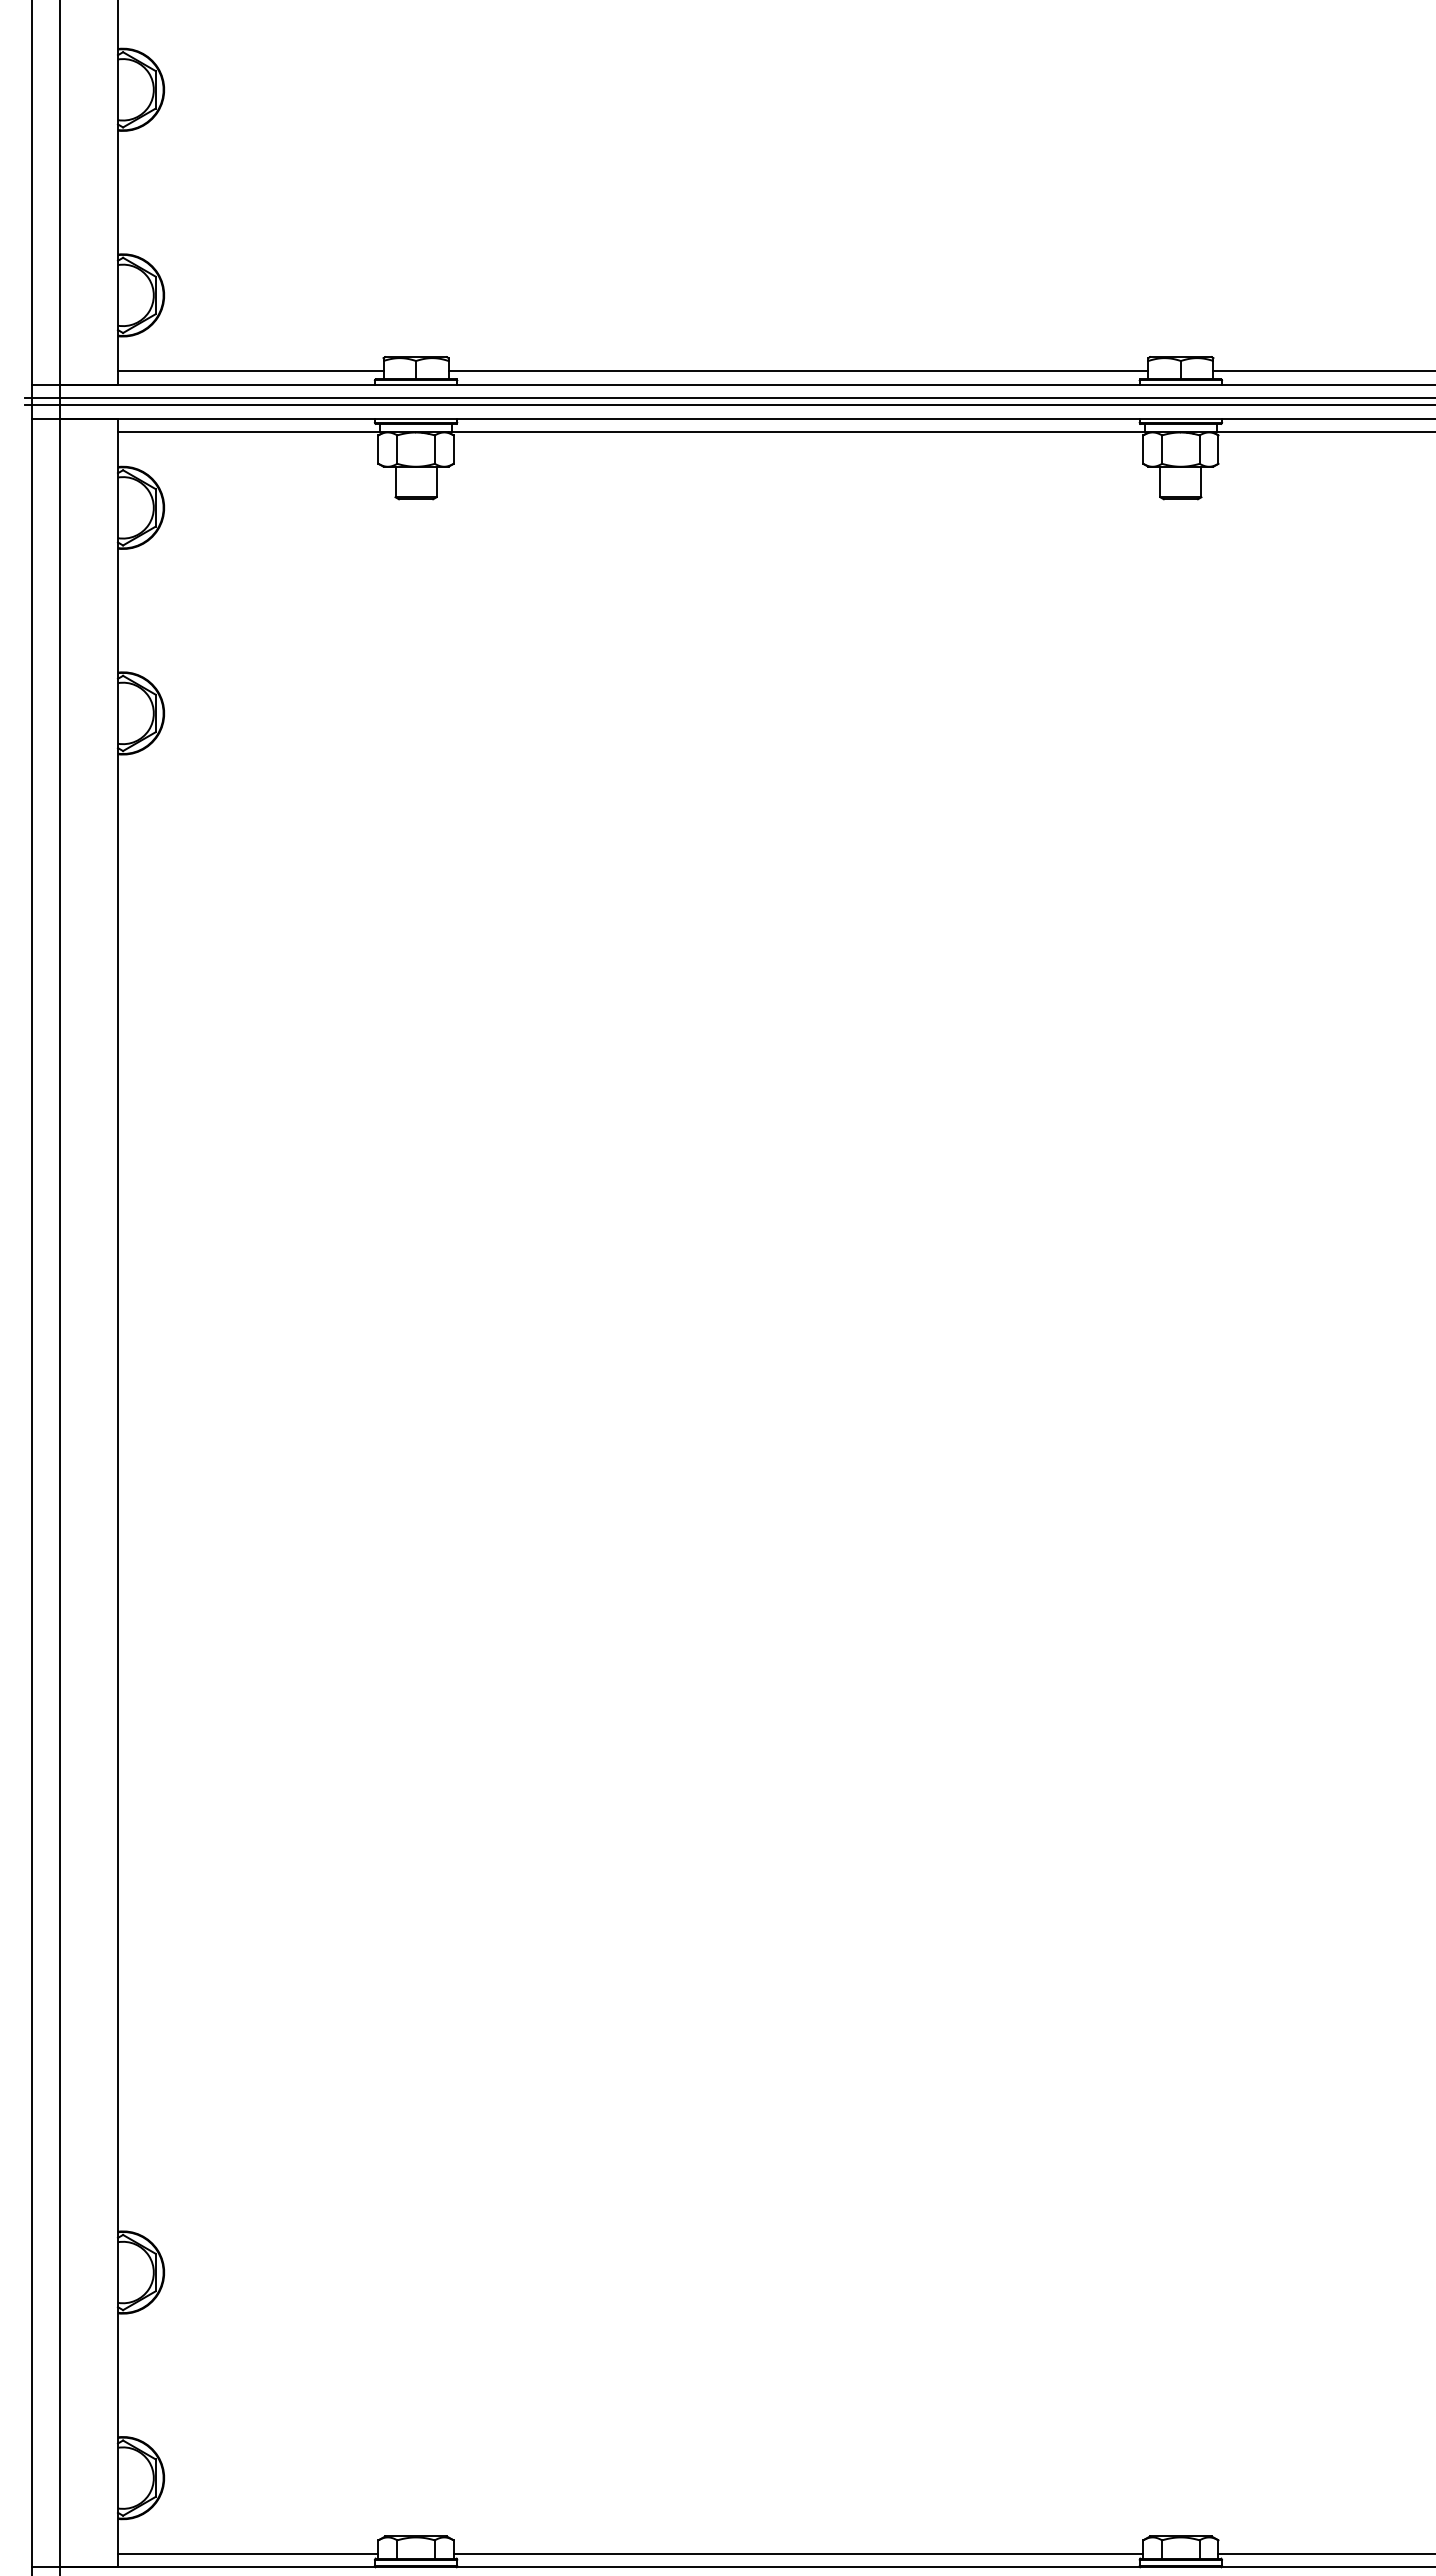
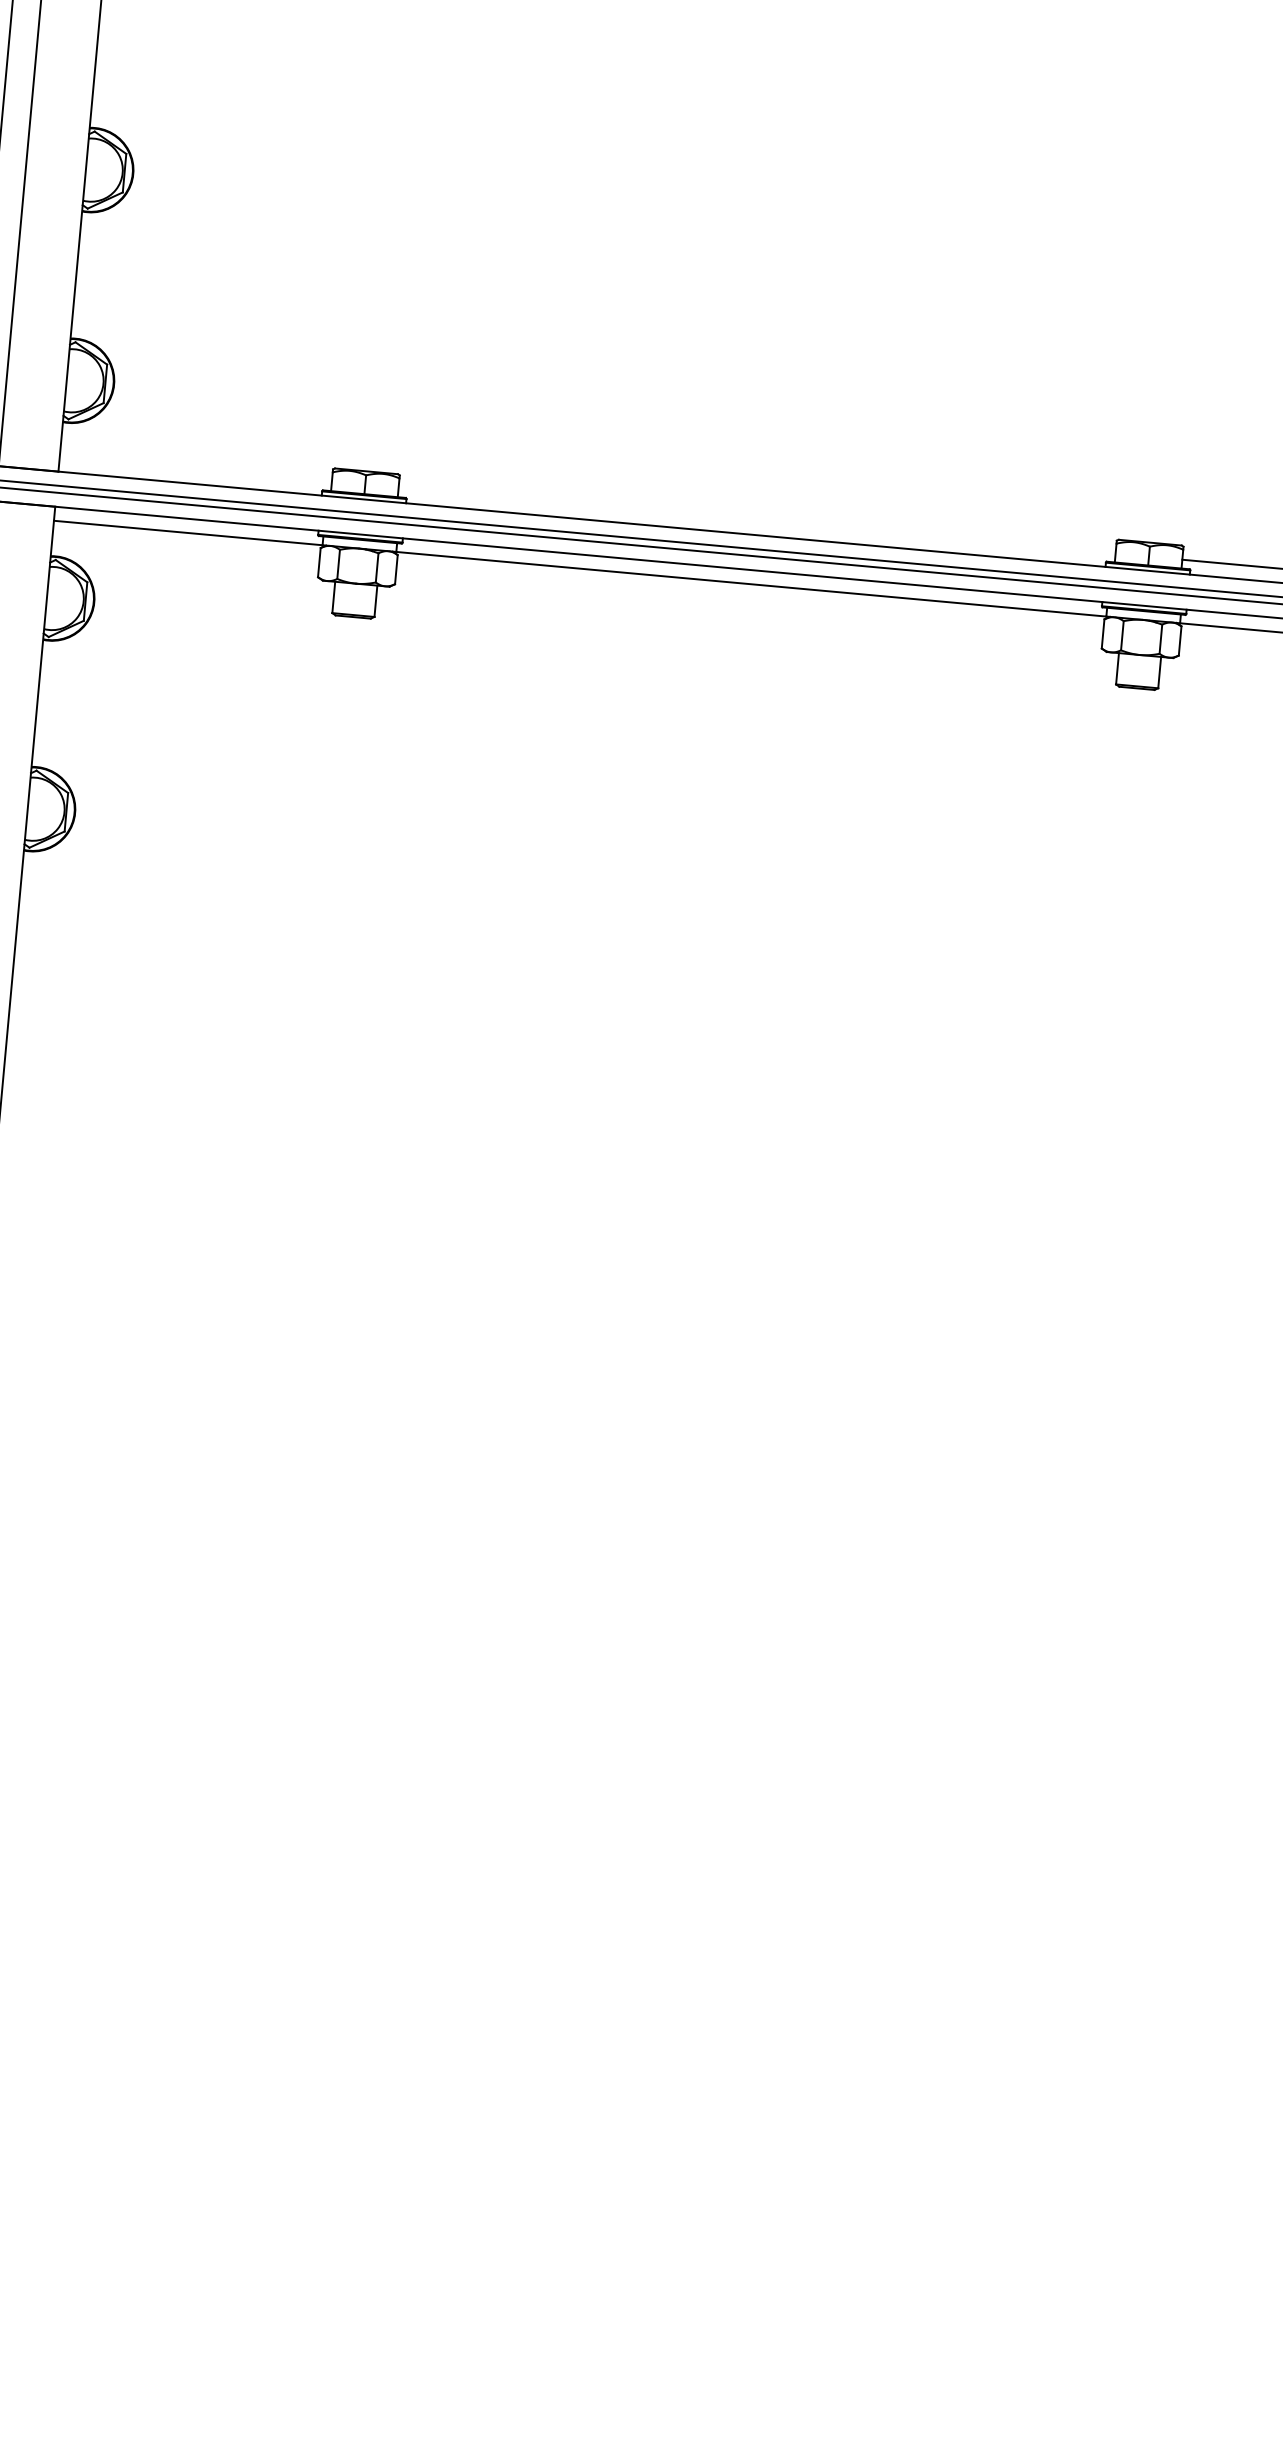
line: (250, 370) -> (195, 469), removed
line: (798, 370) -> (757, 520), removed

